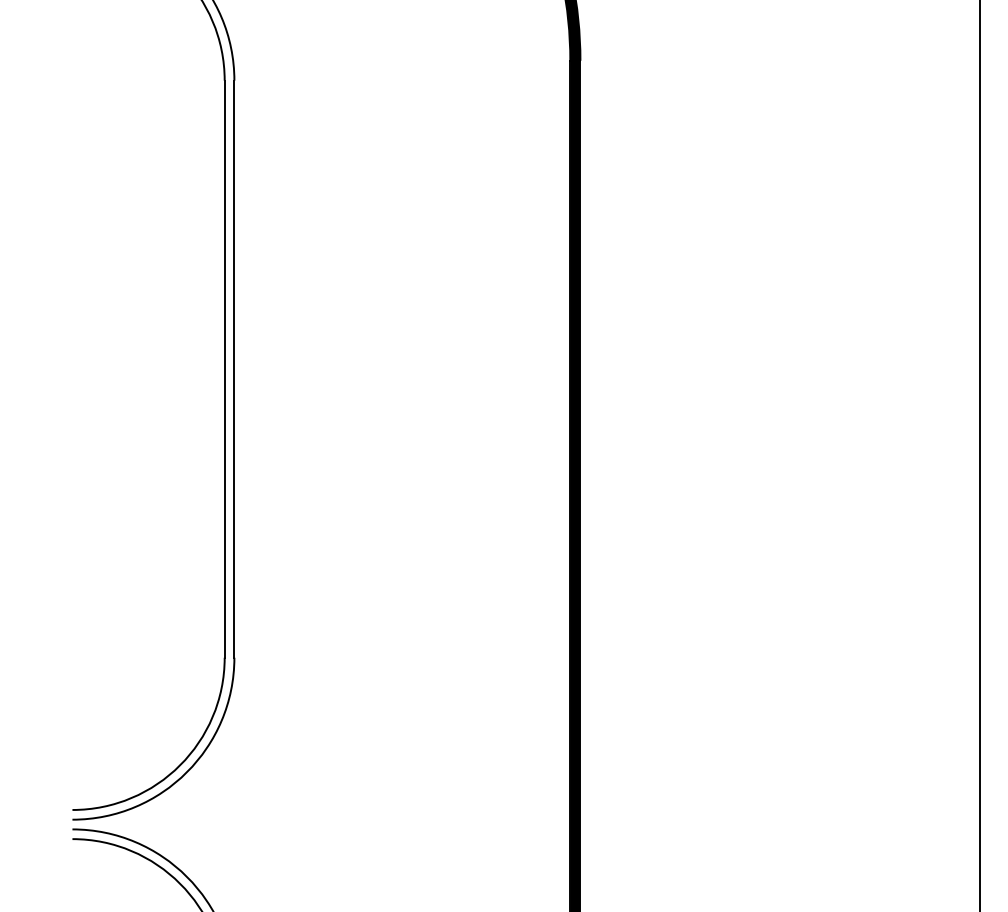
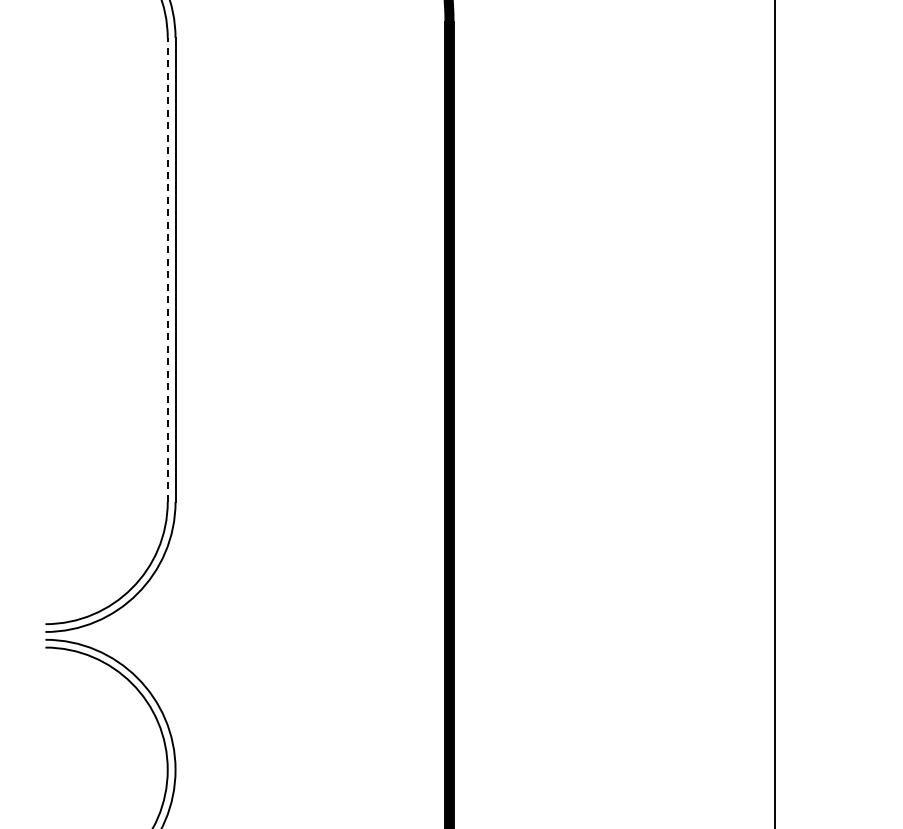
line: (224, 369) -> (167, 270), solid -> dashed

